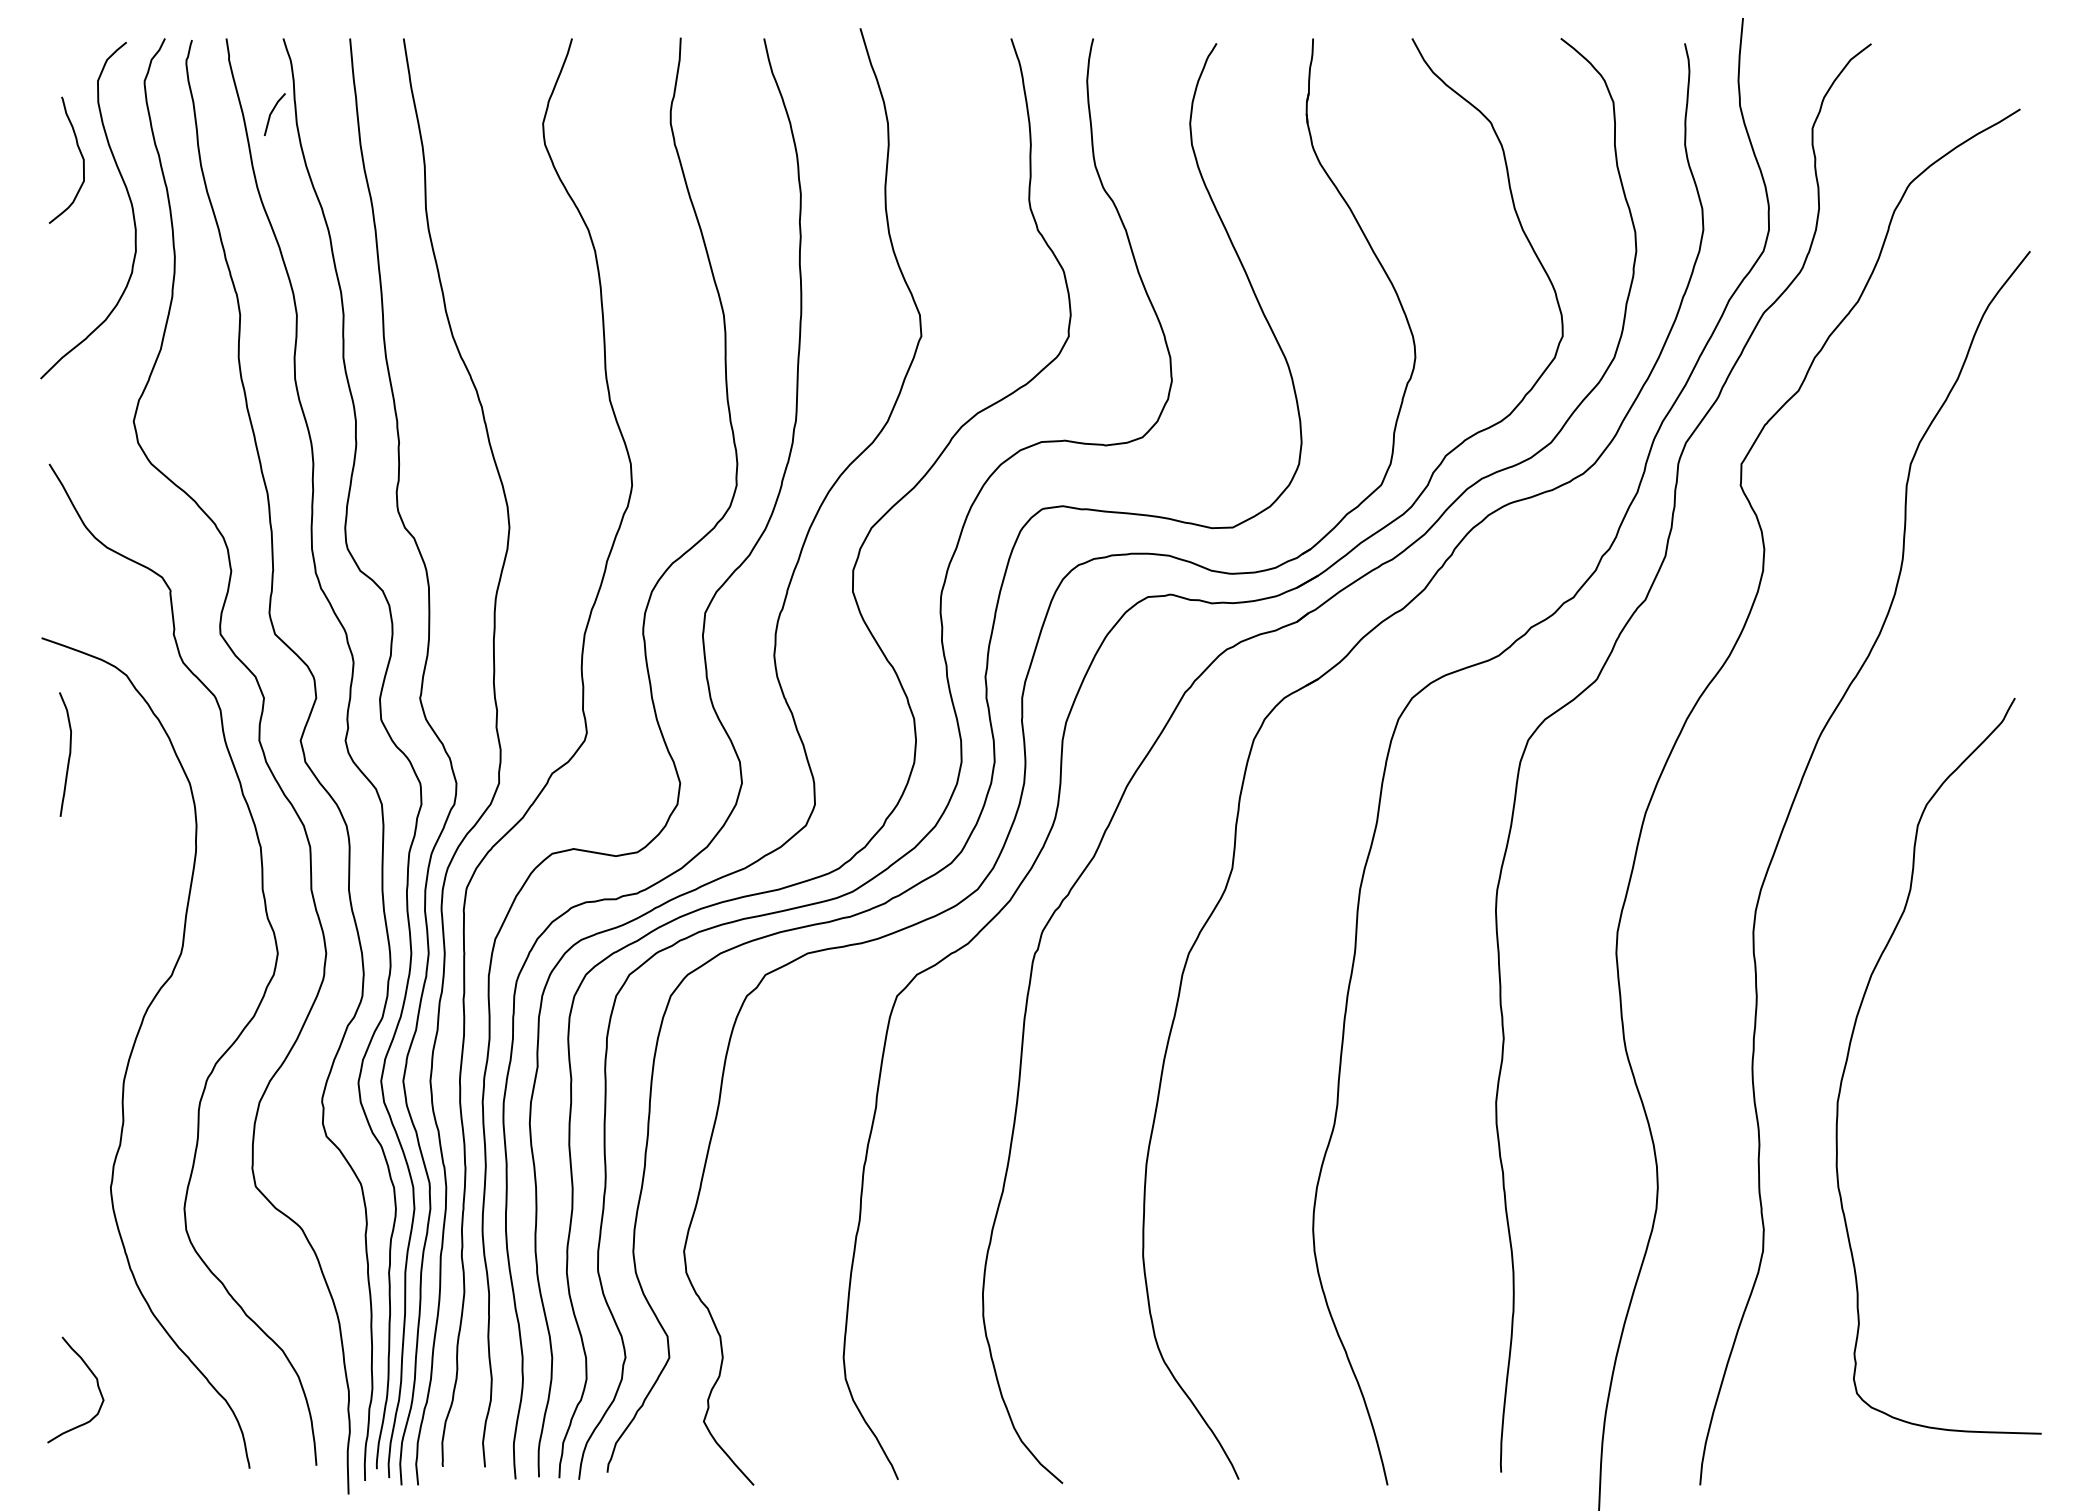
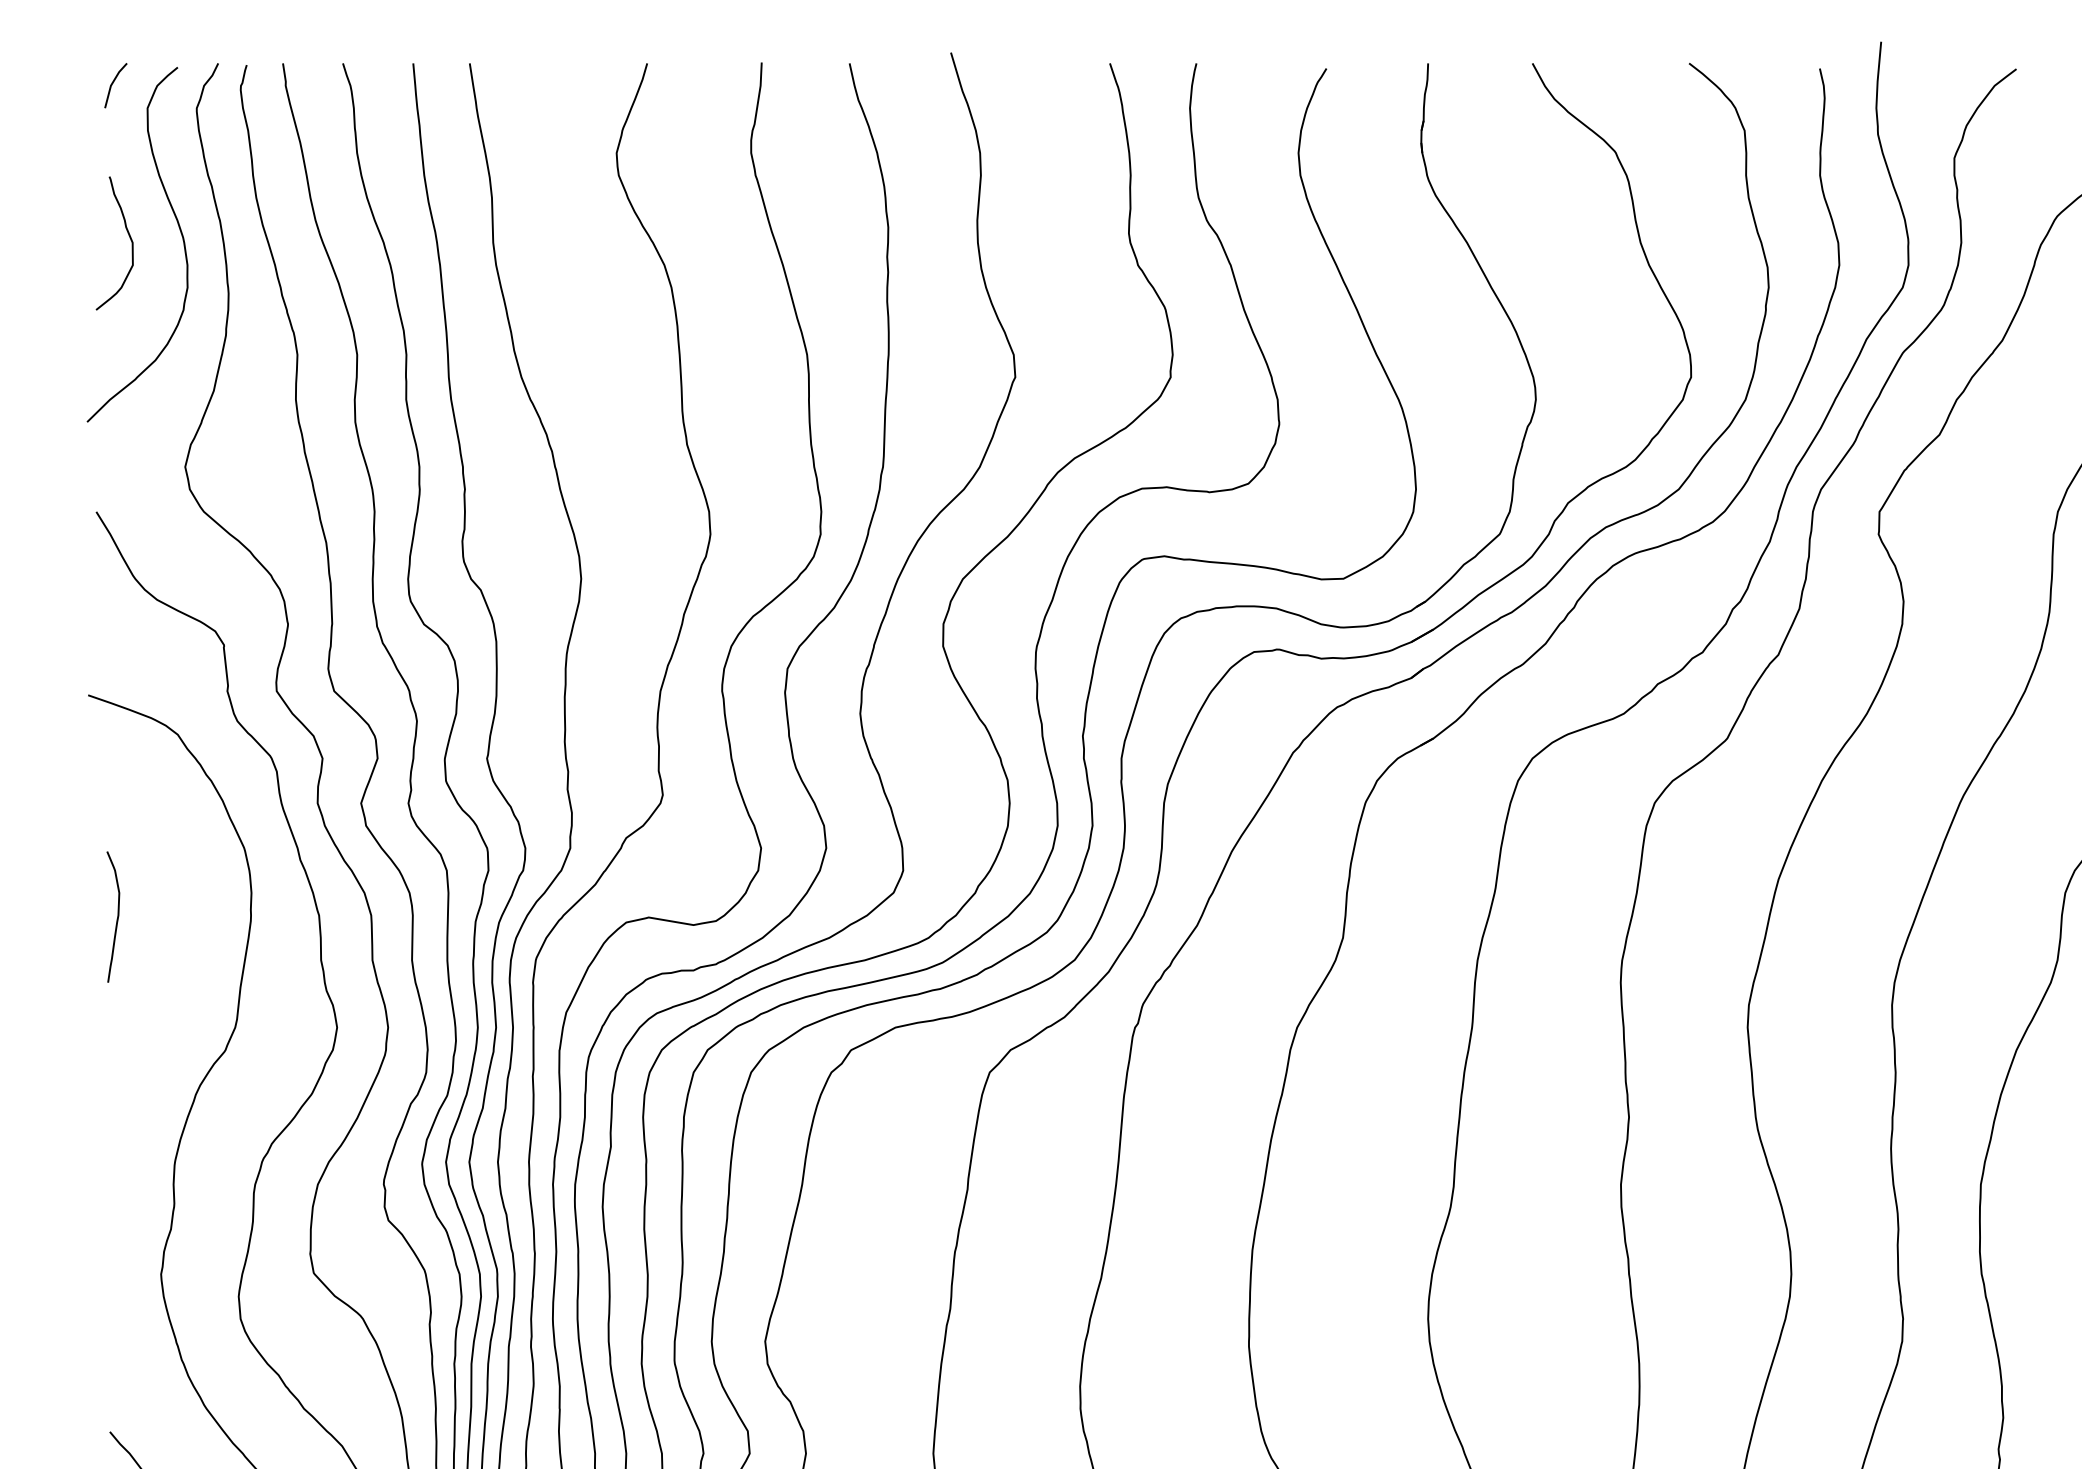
line: (272, 112) -> (113, 83), moved
curve: (79, 152) -> (128, 235), moved
curve: (68, 755) -> (116, 918), moved

